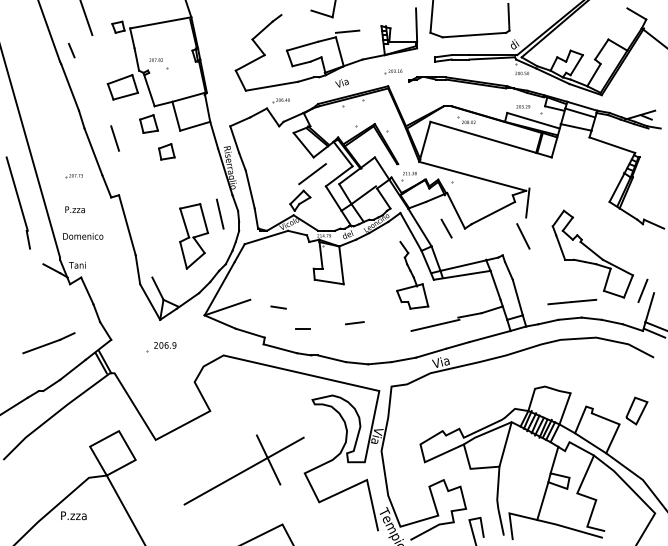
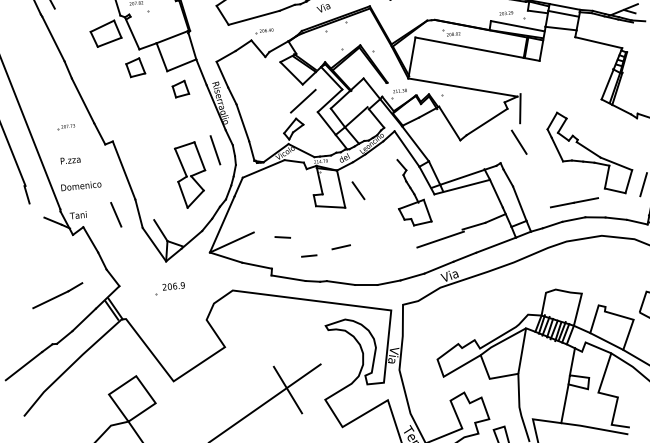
line: (114, 138) -> (115, 214), moved
part: (166, 151) -> (180, 88), moved
line: (446, 228) -> (358, 190), moved
line: (354, 323) -> (340, 247), moved

